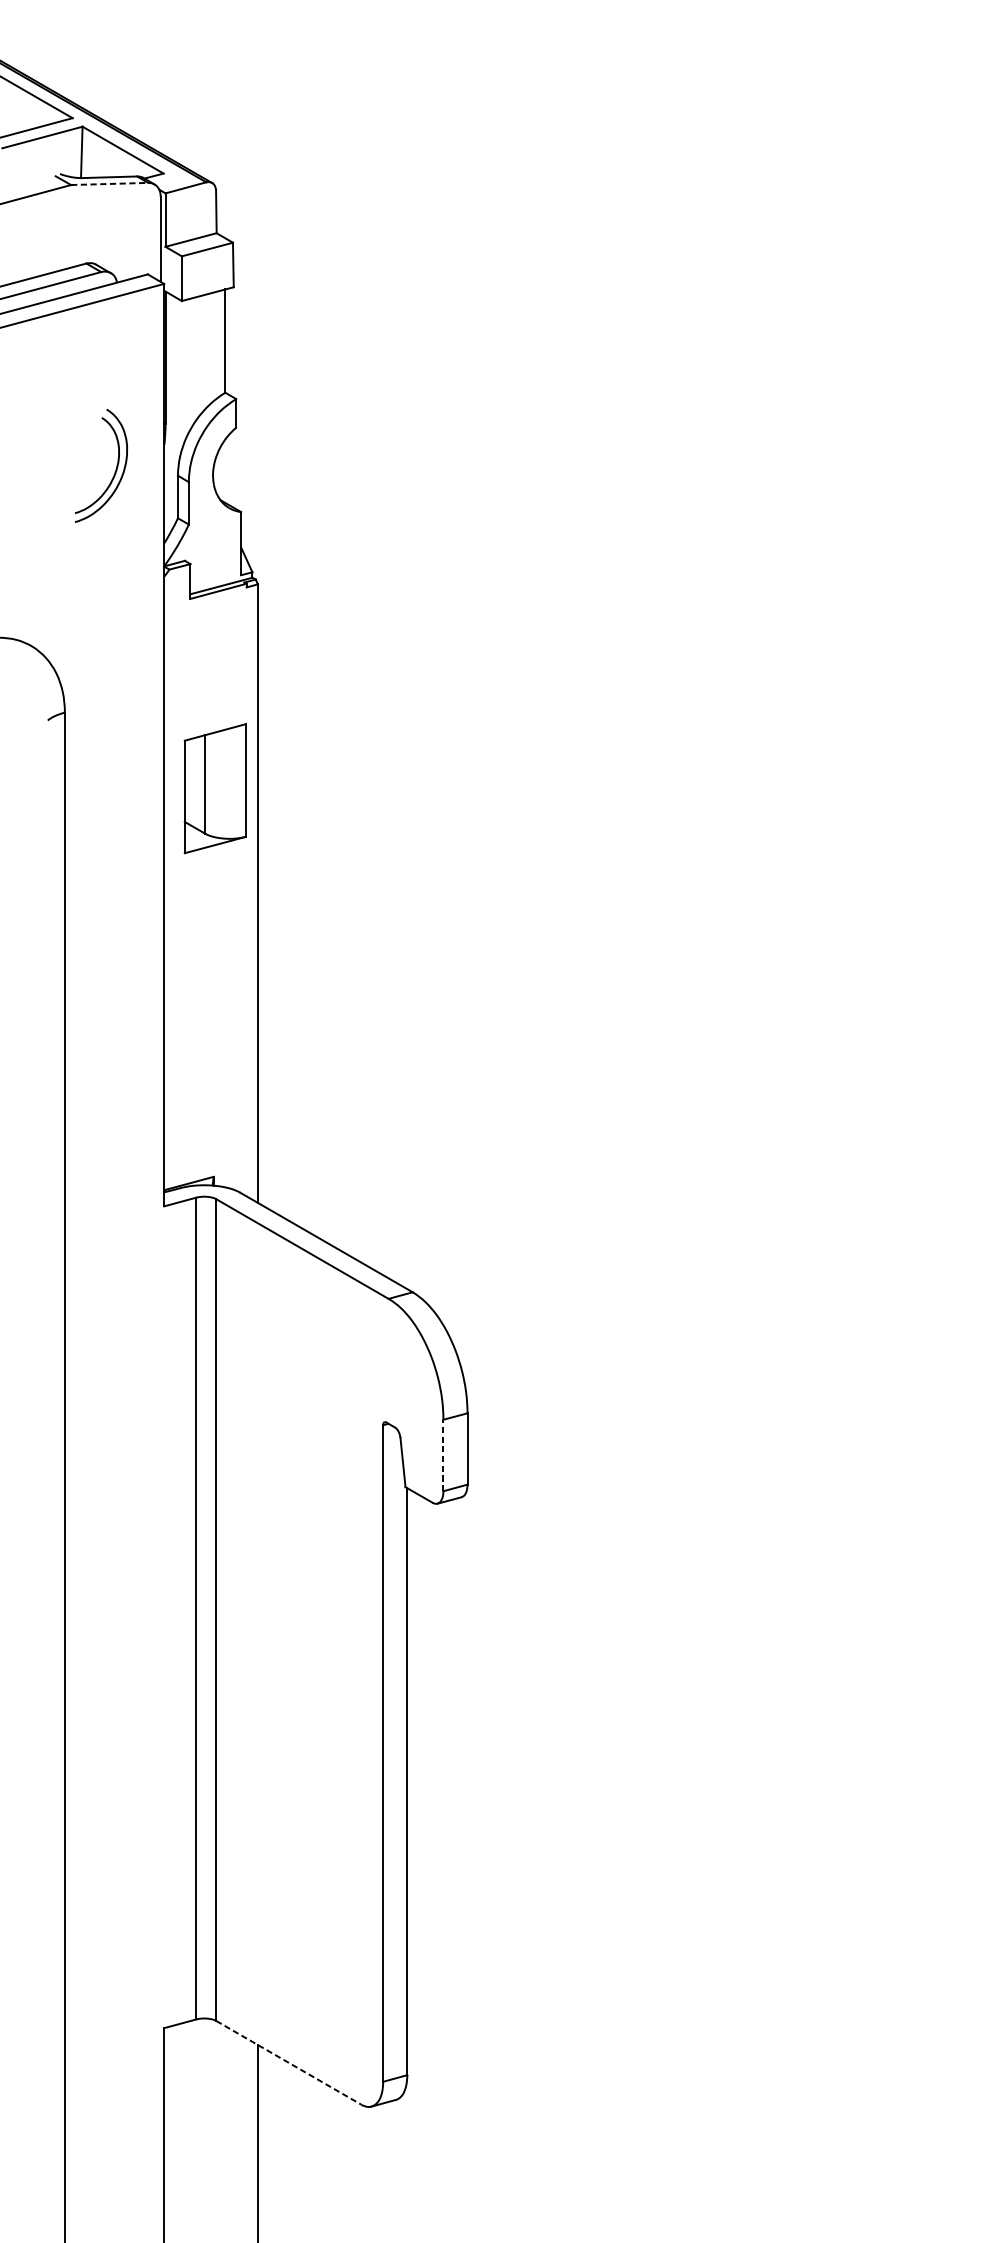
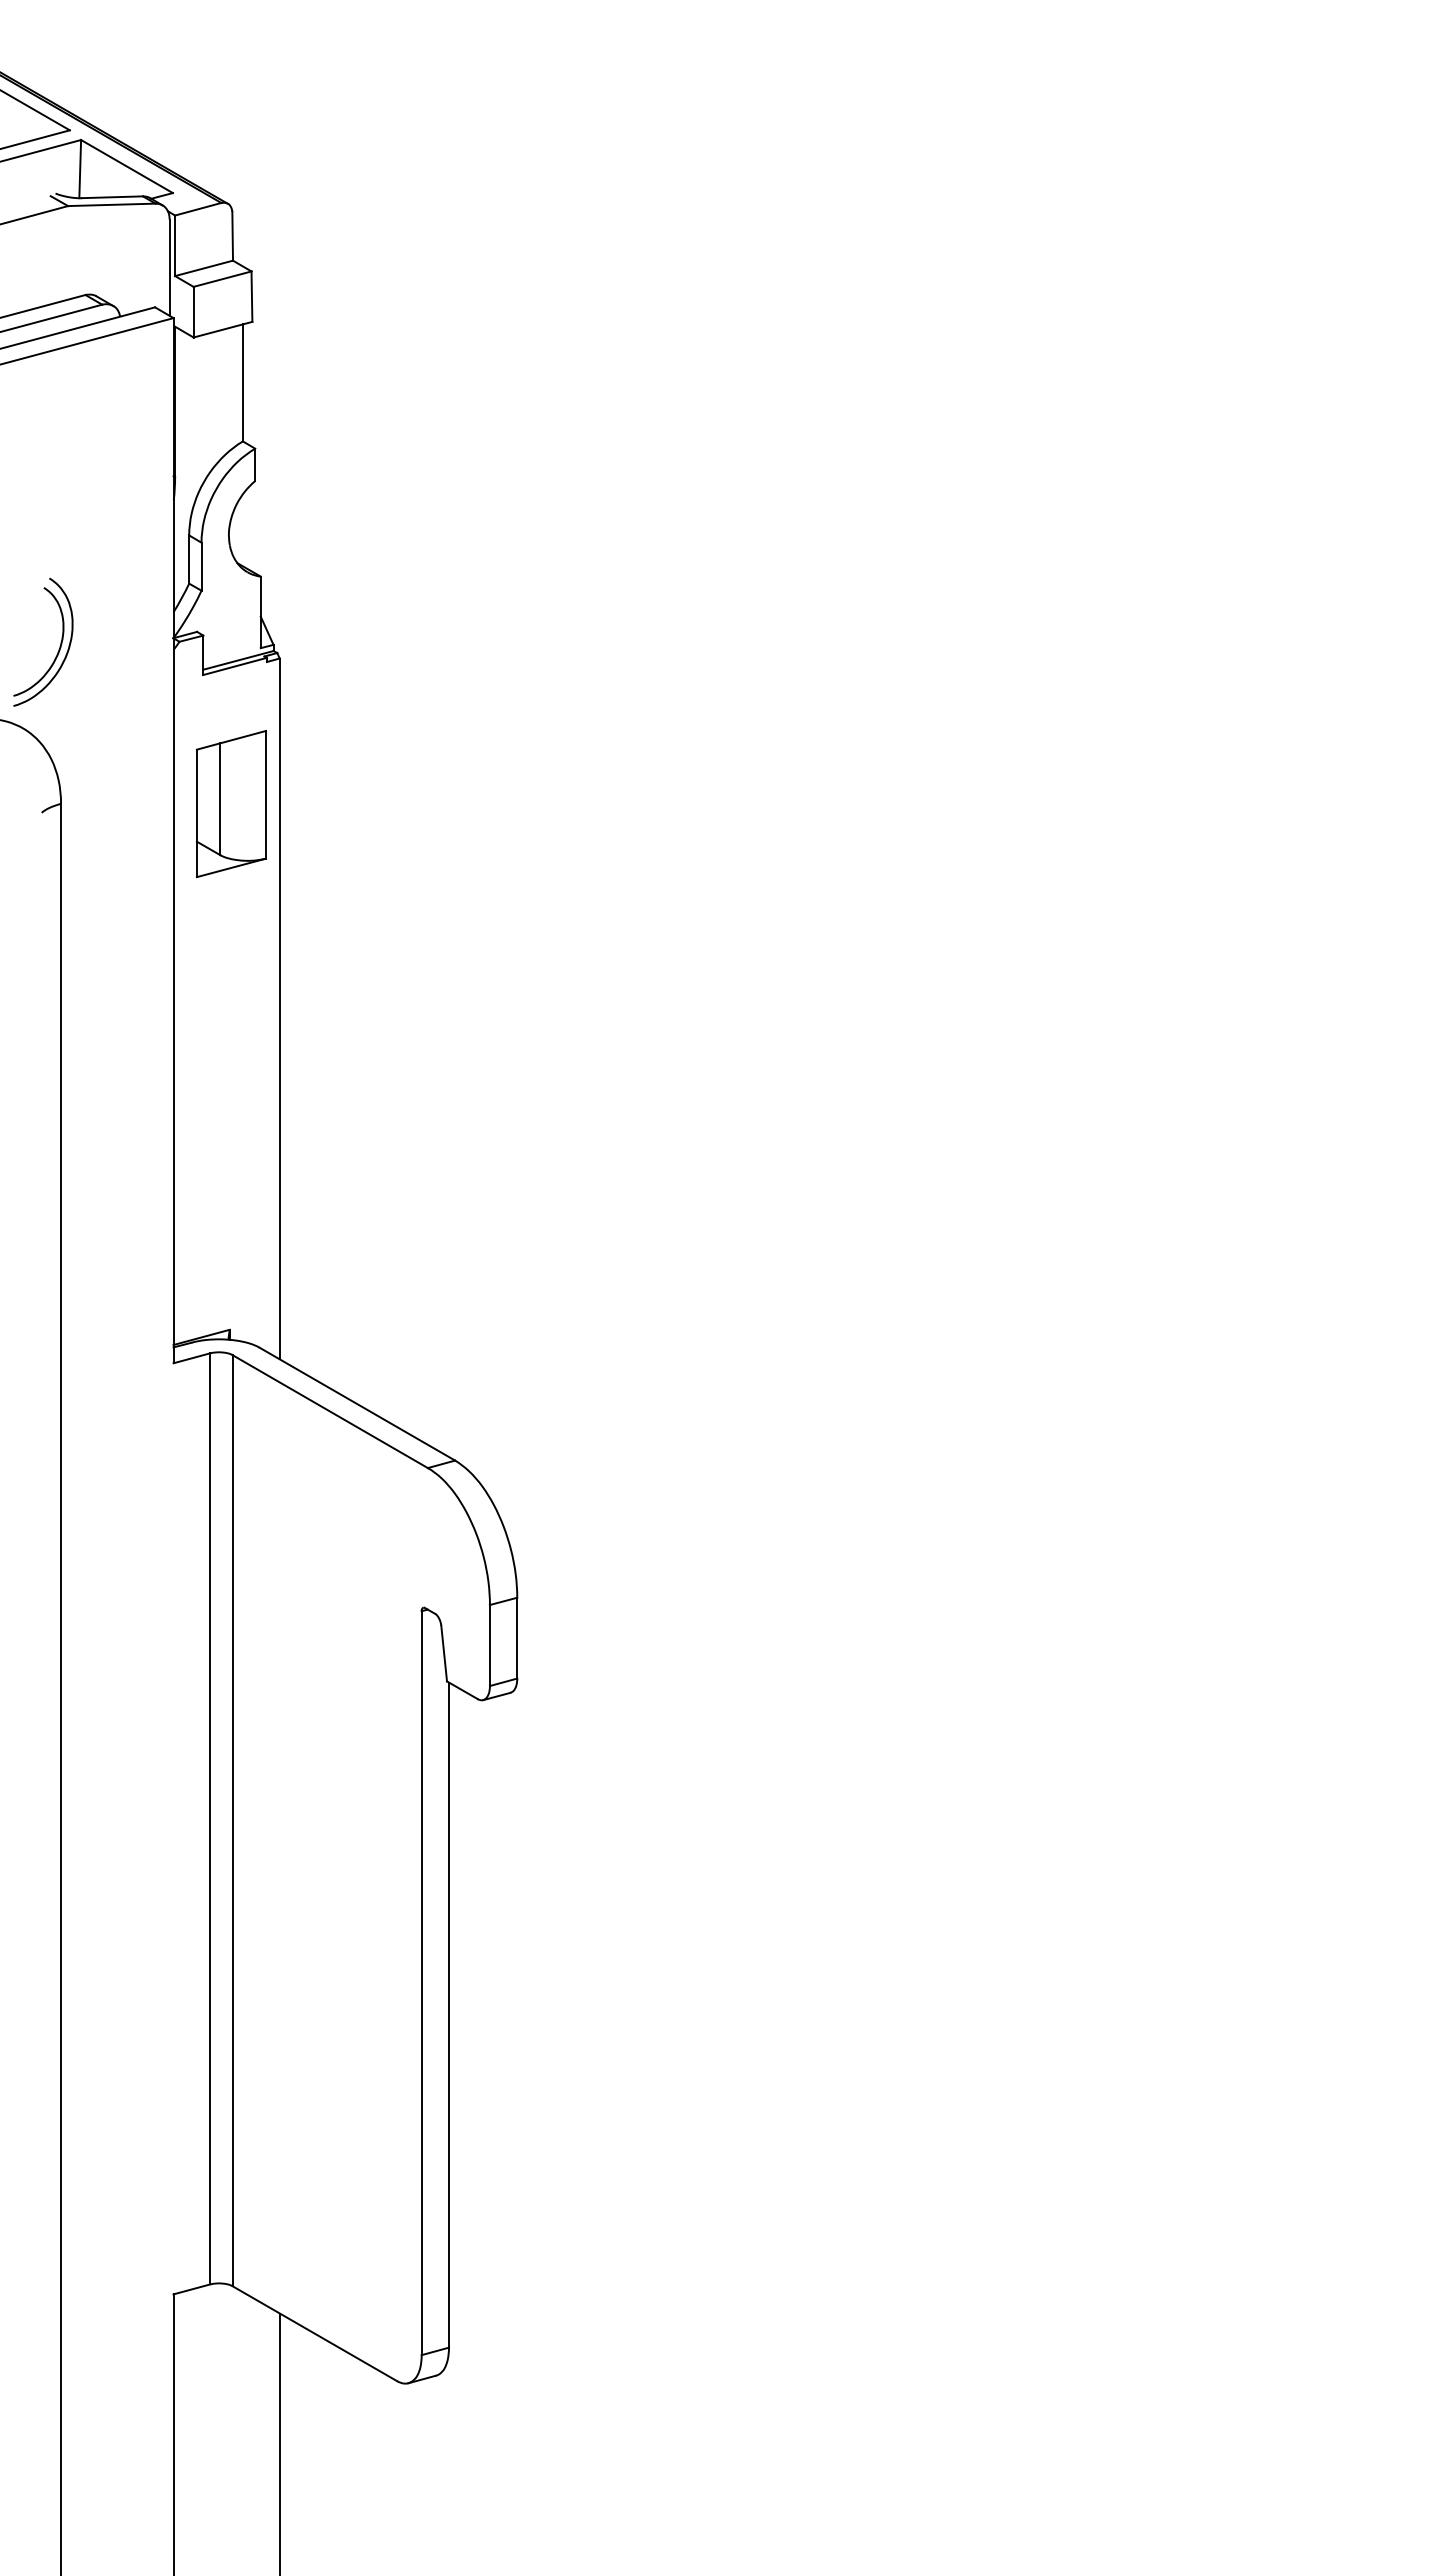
line: (109, 183) -> (111, 204), dashed -> solid
part: (115, 469) -> (59, 646), moved
part: (214, 789) -> (230, 804), moved
line: (443, 1455) -> (489, 1645), dashed -> solid
line: (288, 2062) -> (314, 2333), dashed -> solid

